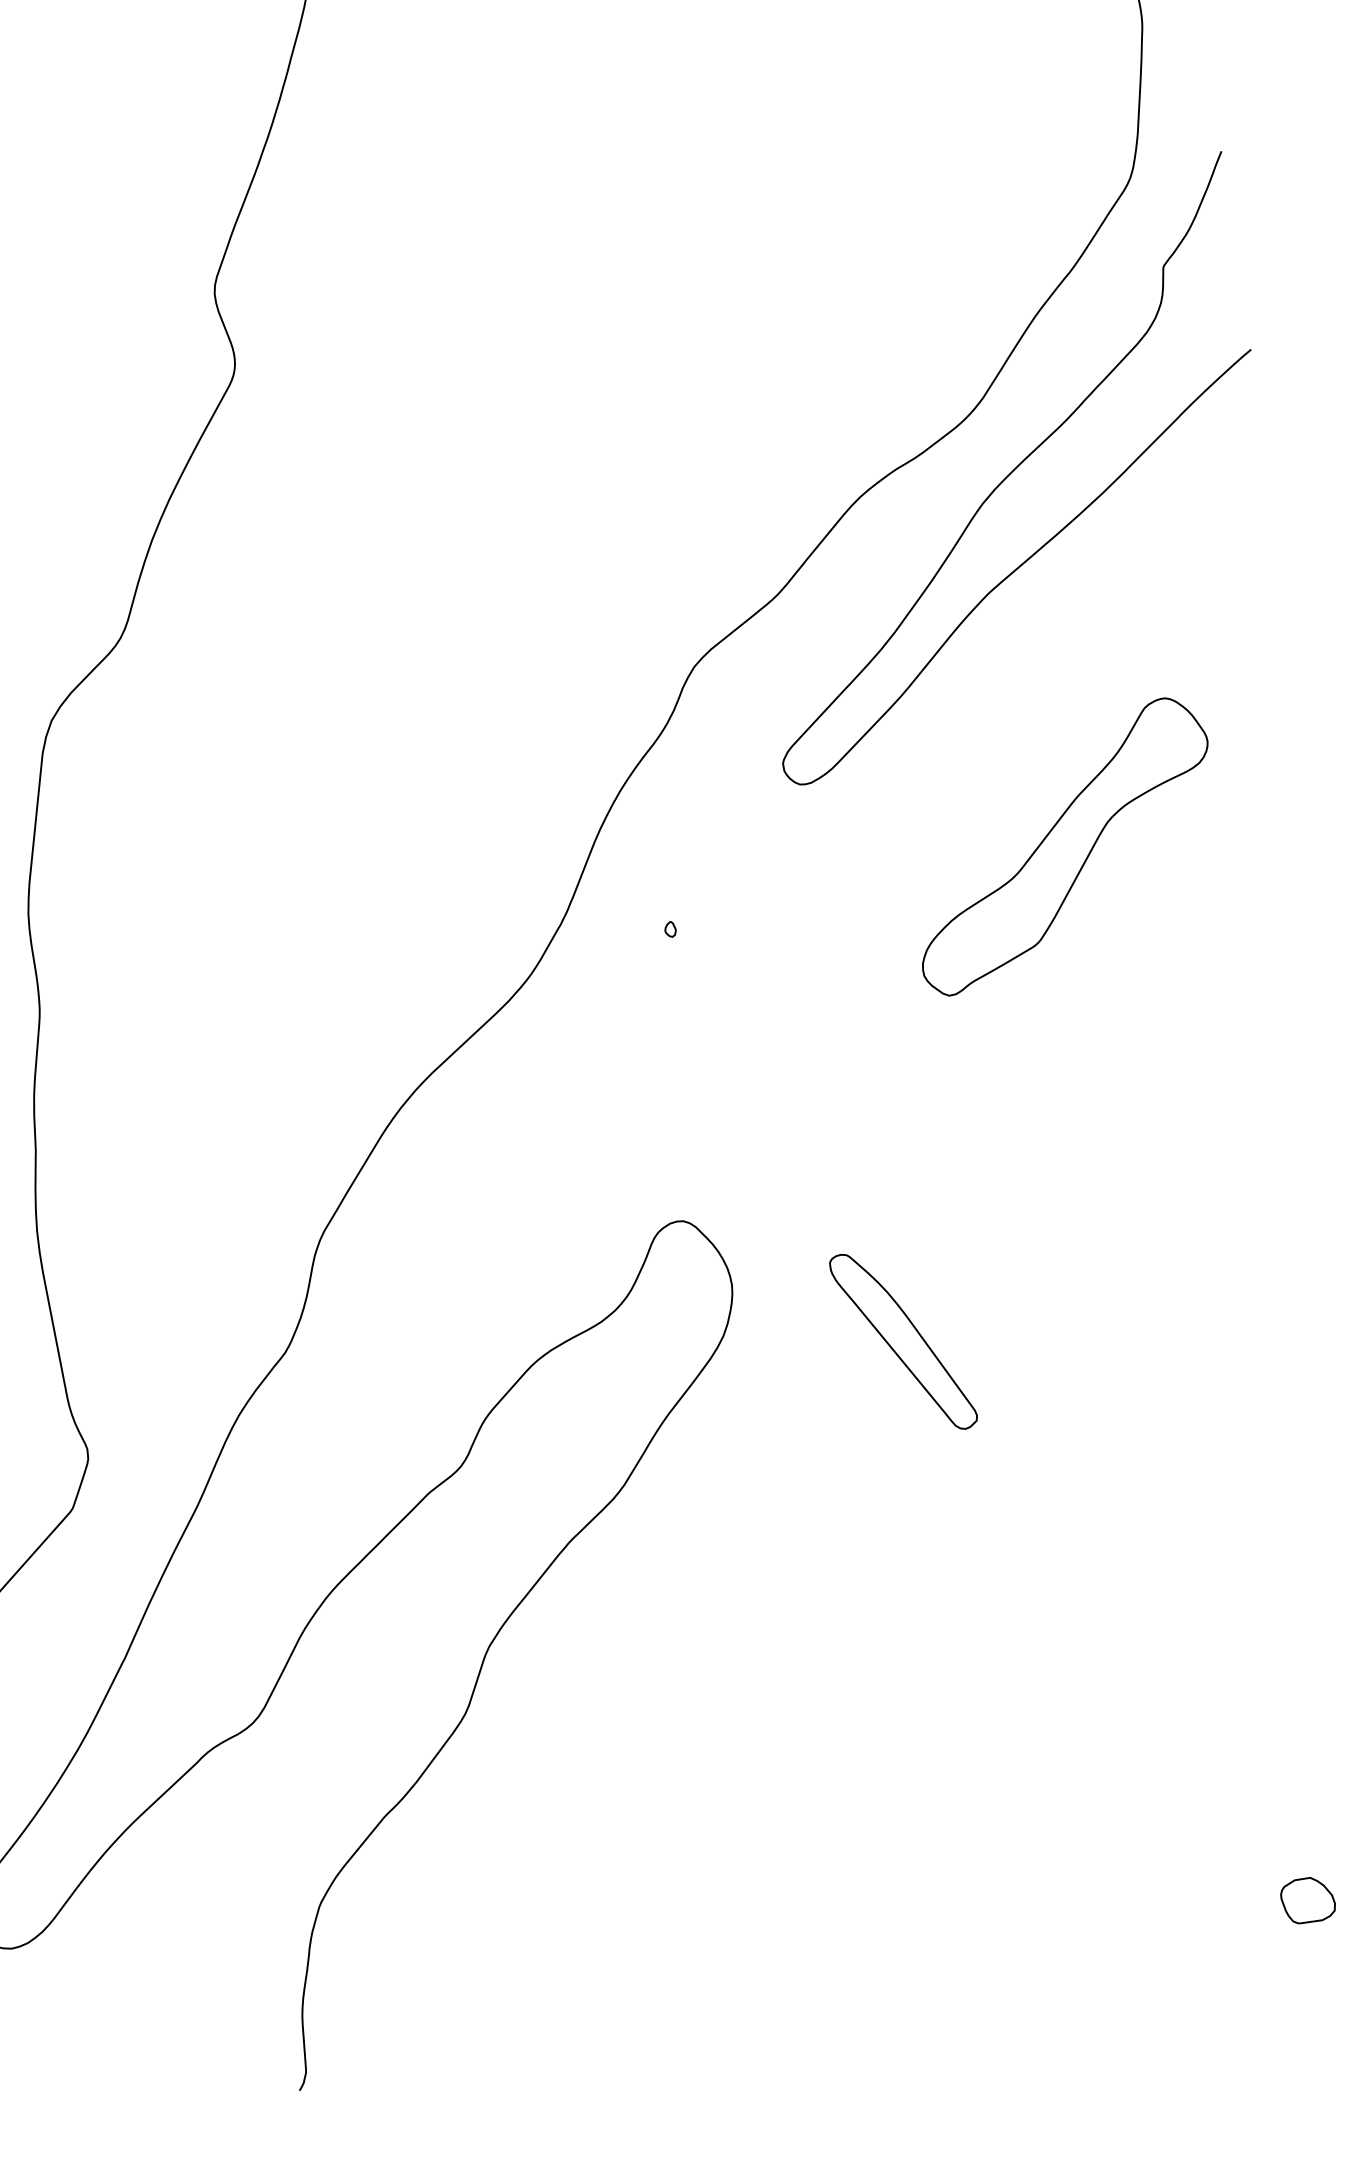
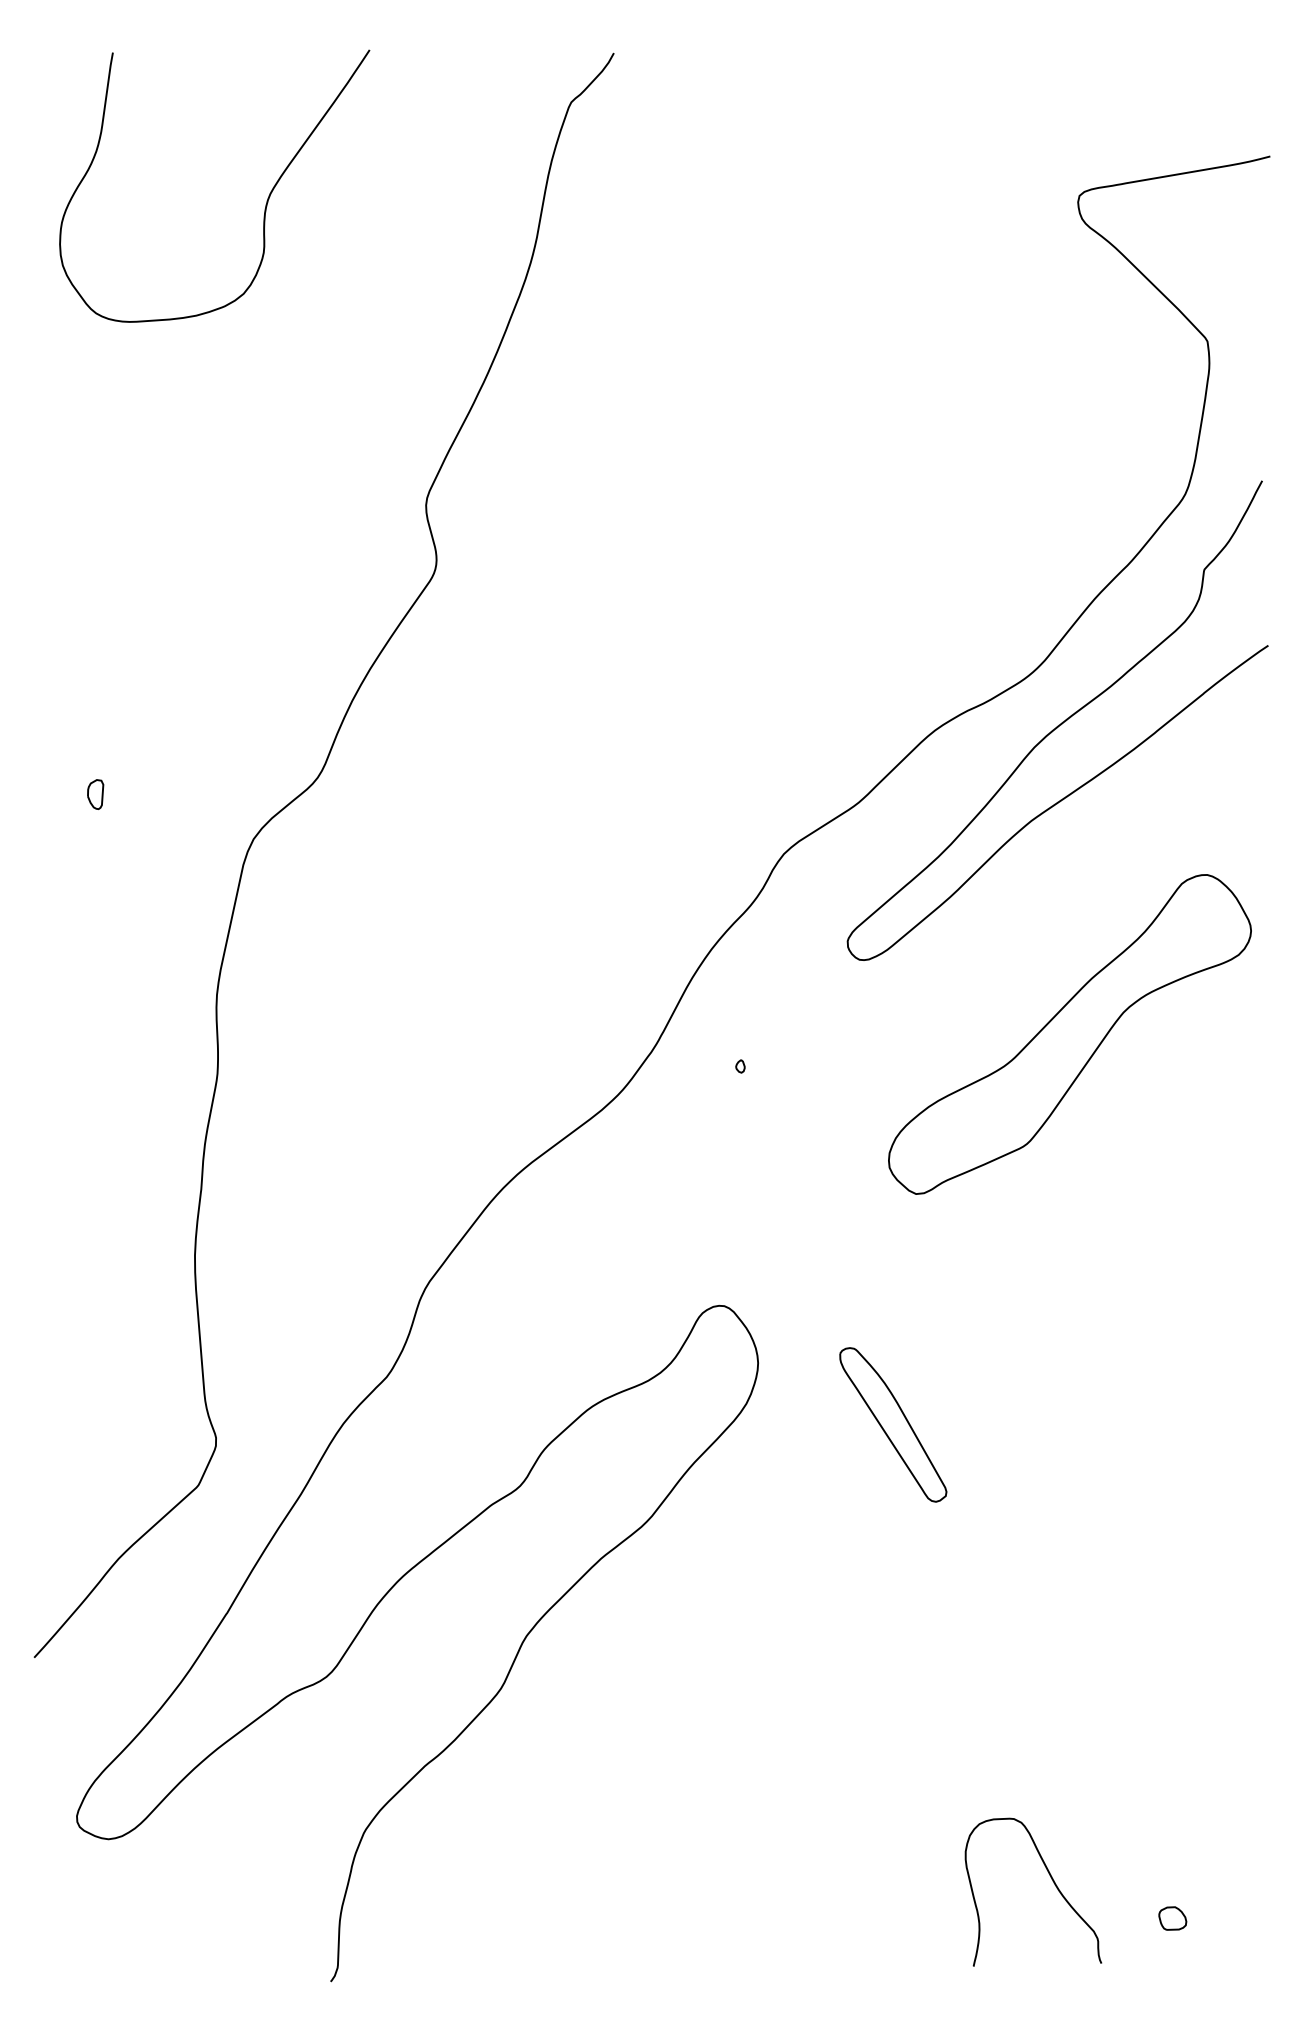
part: (1063, 846) -> (1069, 1034), size x1.43
curve: (1157, 1871) -> (1052, 1881), added
part: (1307, 1900) -> (1172, 1918), size x0.62

